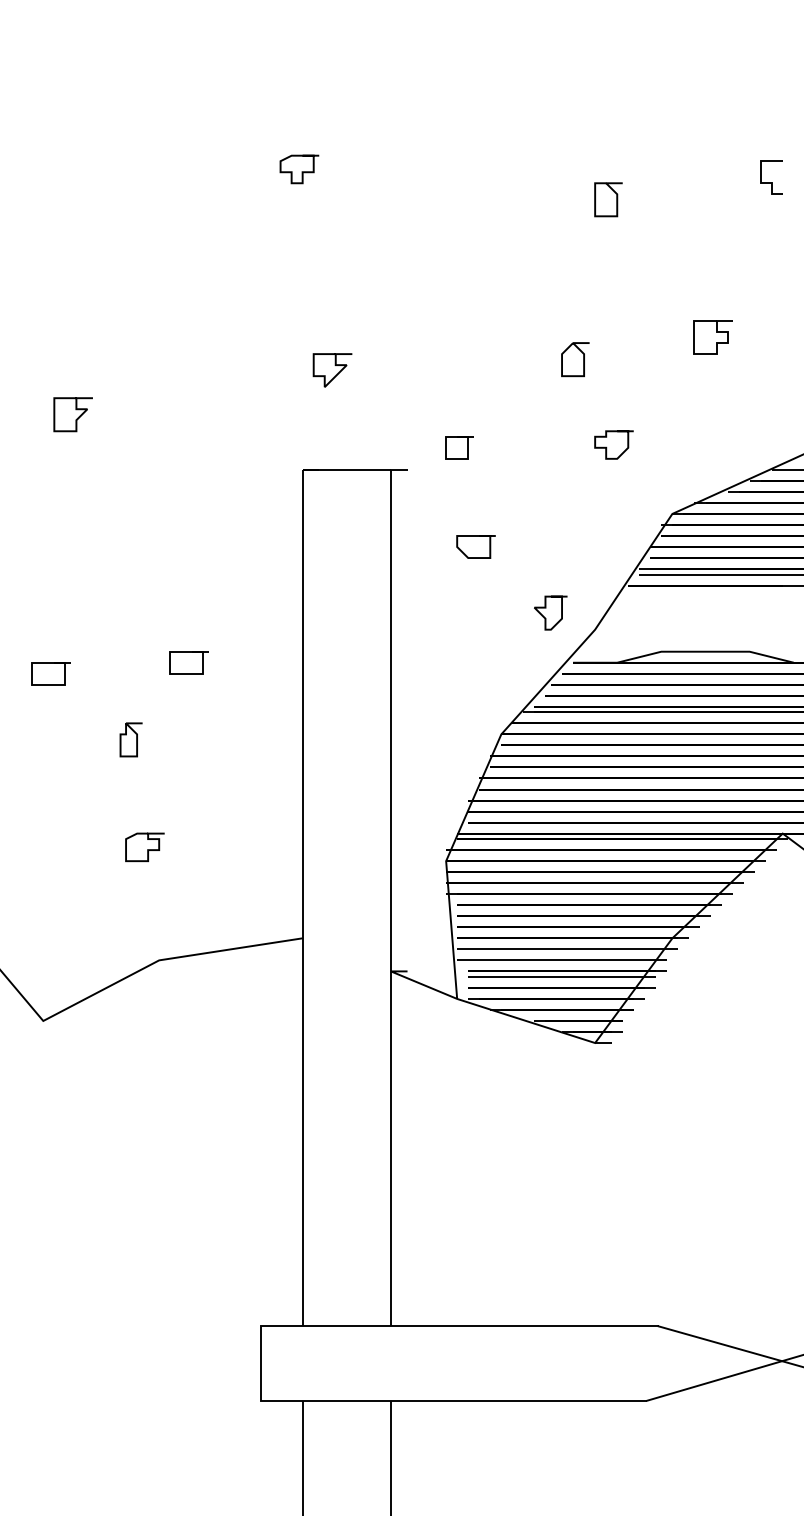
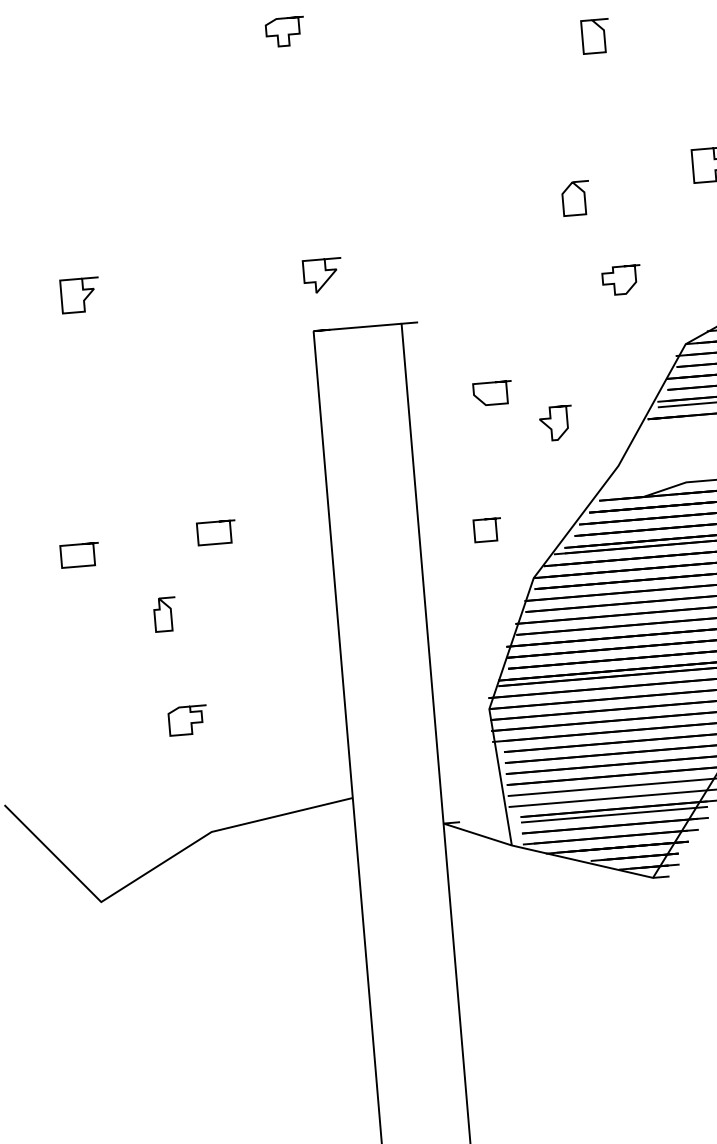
curve: (334, 365) -> (324, 270), moved
curve: (467, 447) -> (495, 529), moved
curve: (546, 608) -> (551, 419), moved

